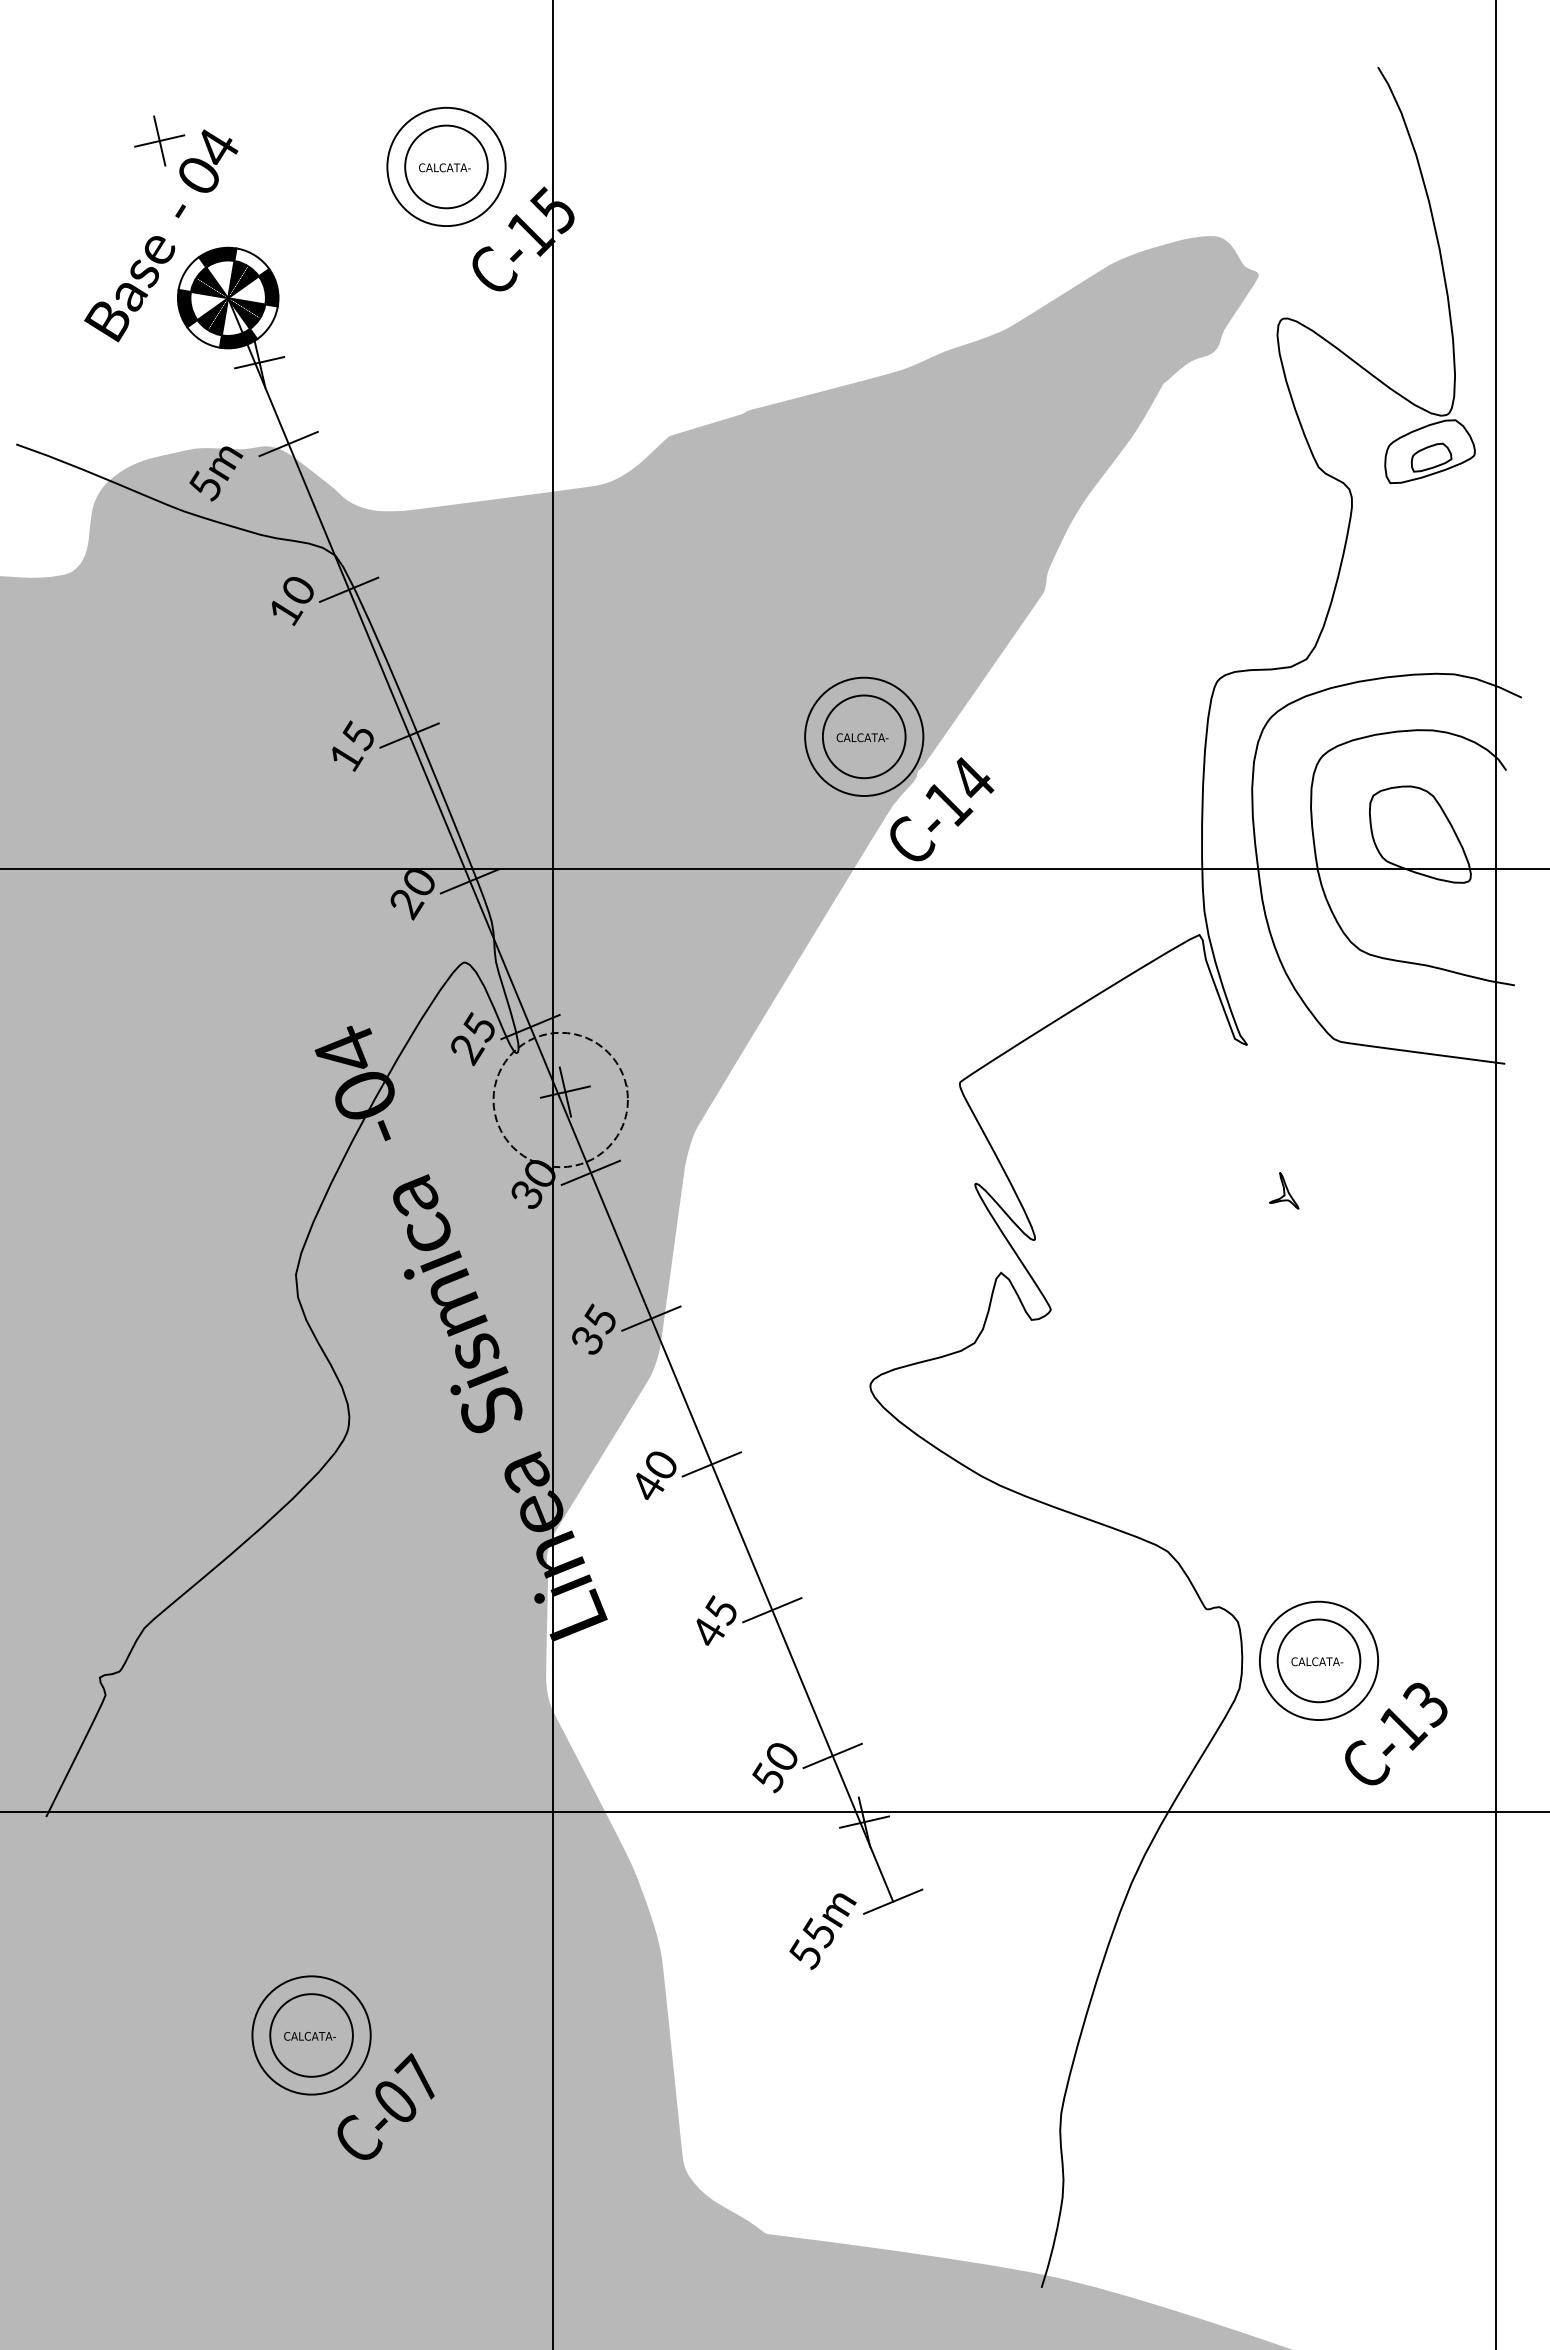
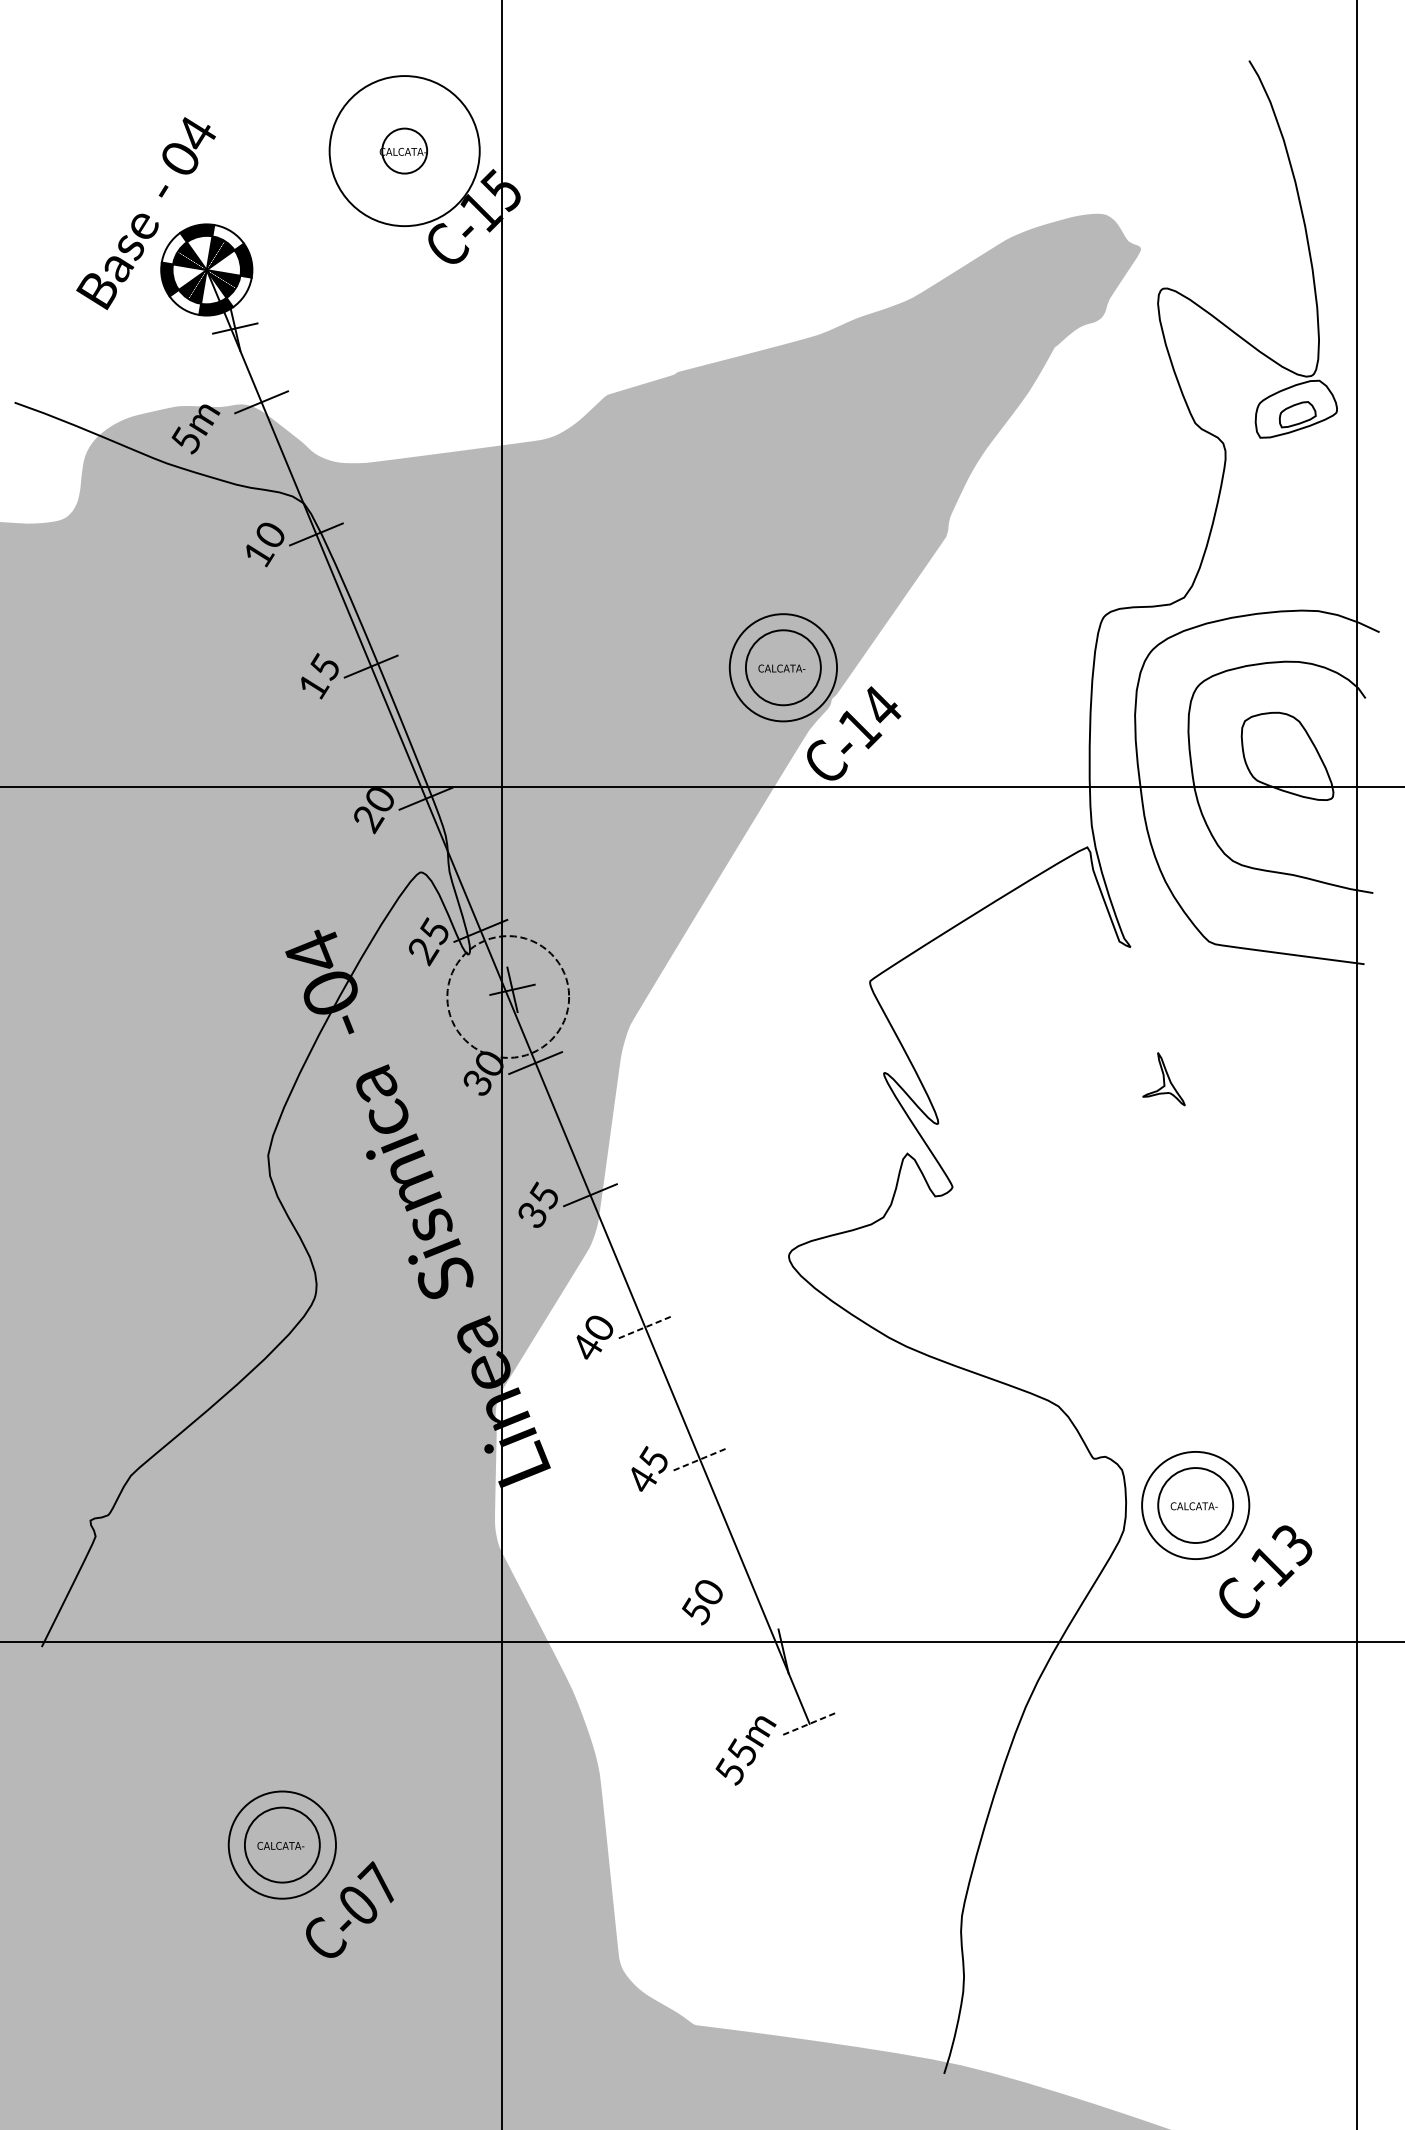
part: (159, 140) -> (144, 127), removed
circle: (446, 166) -> (404, 150), size x0.6
circle: (446, 166) -> (404, 150), size x1.4
part: (1284, 1190) -> (1164, 1079), size x1.6
line: (711, 1464) -> (644, 1327), solid -> dashed
line: (772, 1610) -> (700, 1459), solid -> dashed
line: (832, 1755) -> (754, 1591), removed
line: (864, 1821) -> (783, 1651), removed
line: (893, 1901) -> (809, 1723), solid -> dashed

